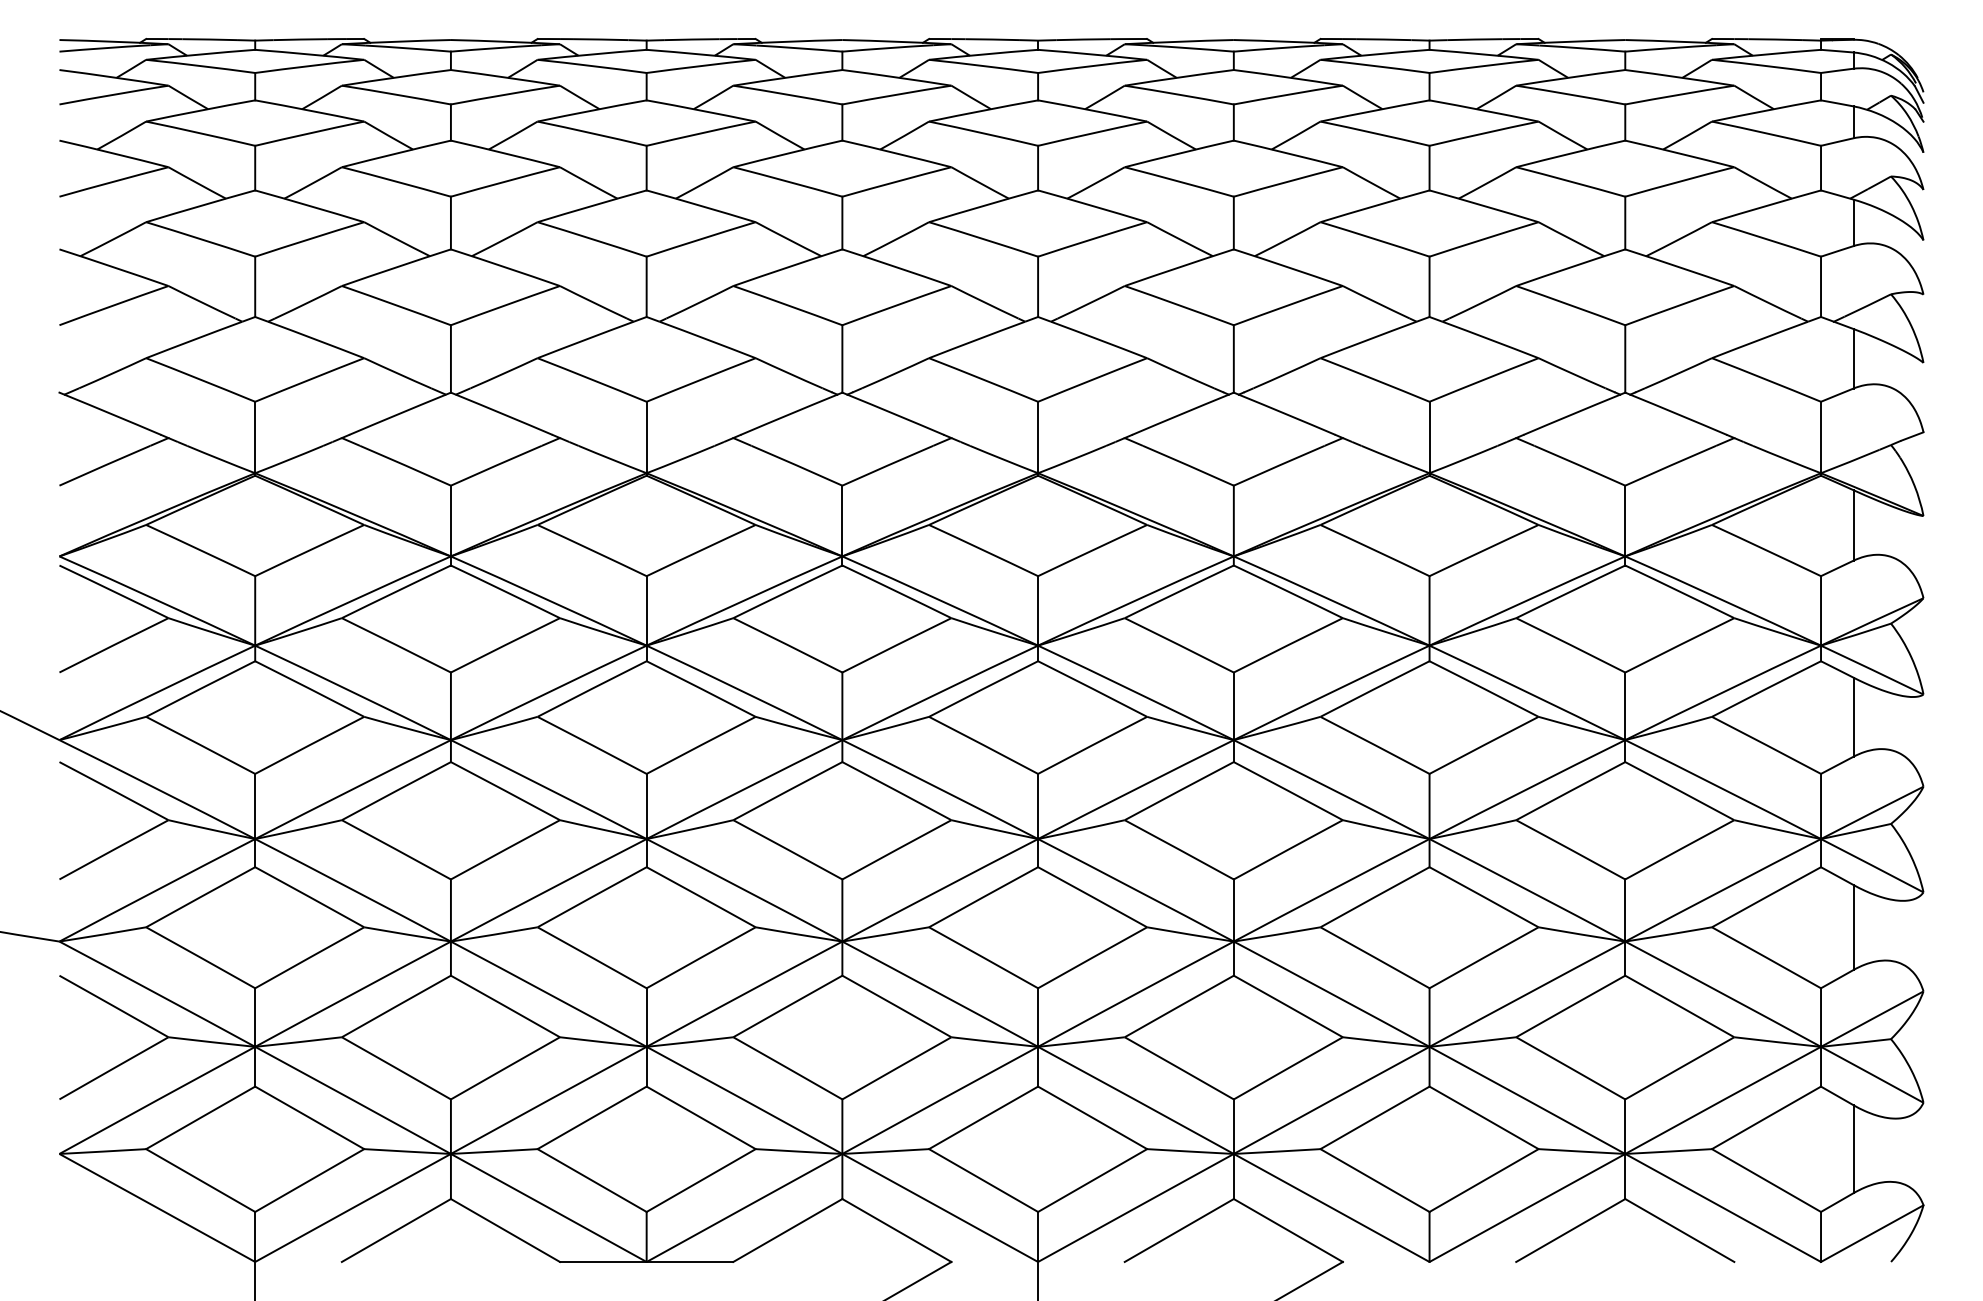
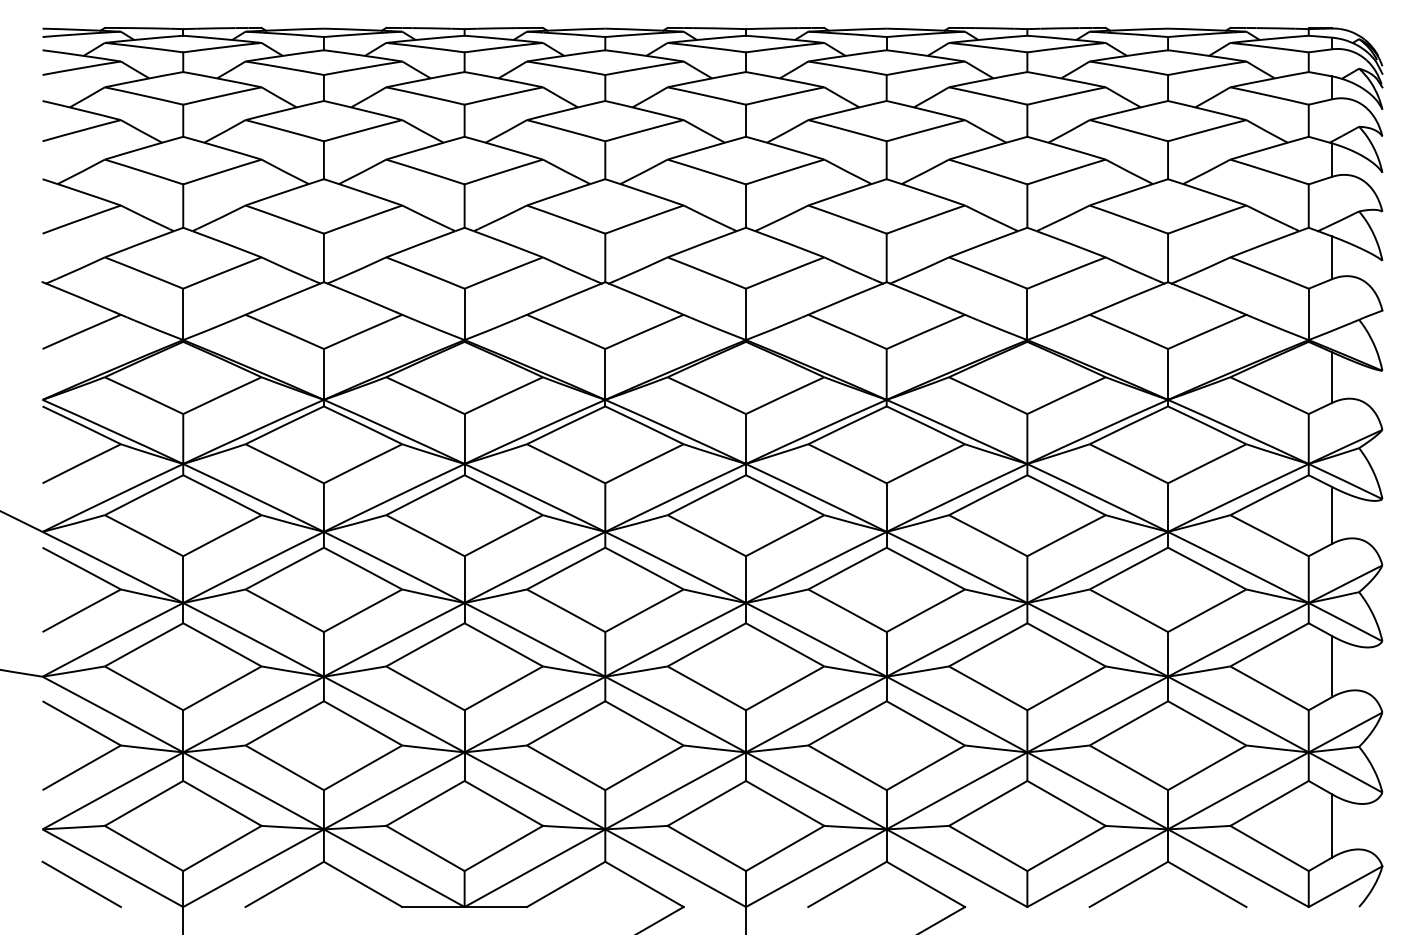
line: (113, 1230) -> (81, 884), added

